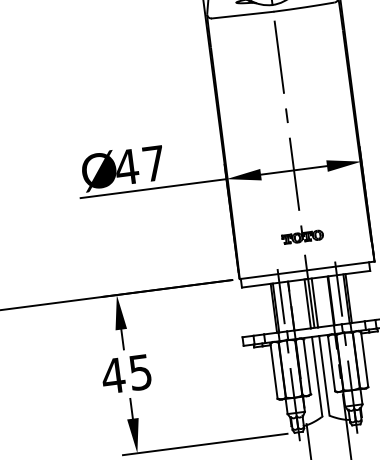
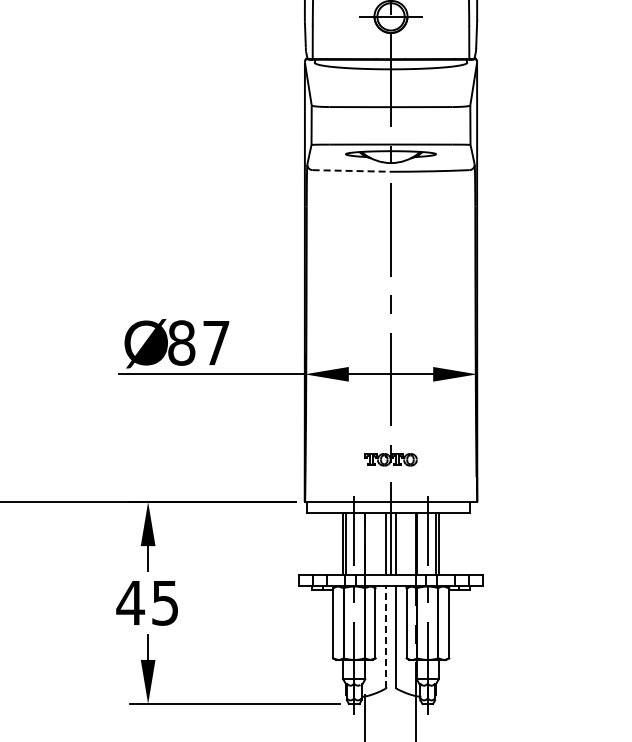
line: (243, 14) -> (352, 170), solid -> dashed
text: (126, 166) -> (181, 342), 47 -> 87
line: (317, 376) -> (386, 637), solid -> dashed

